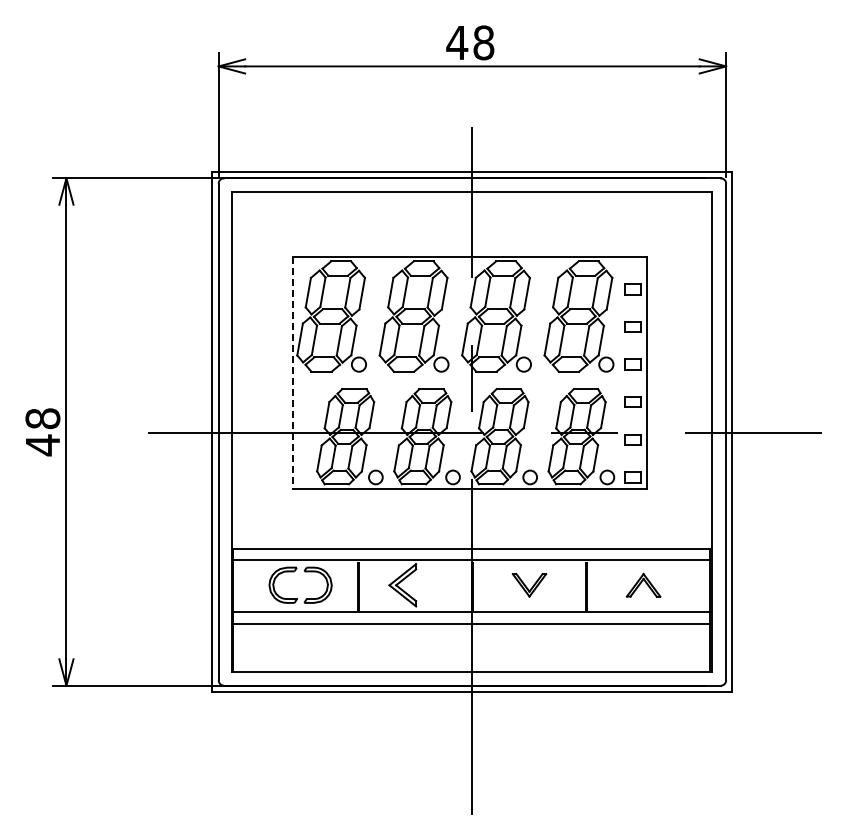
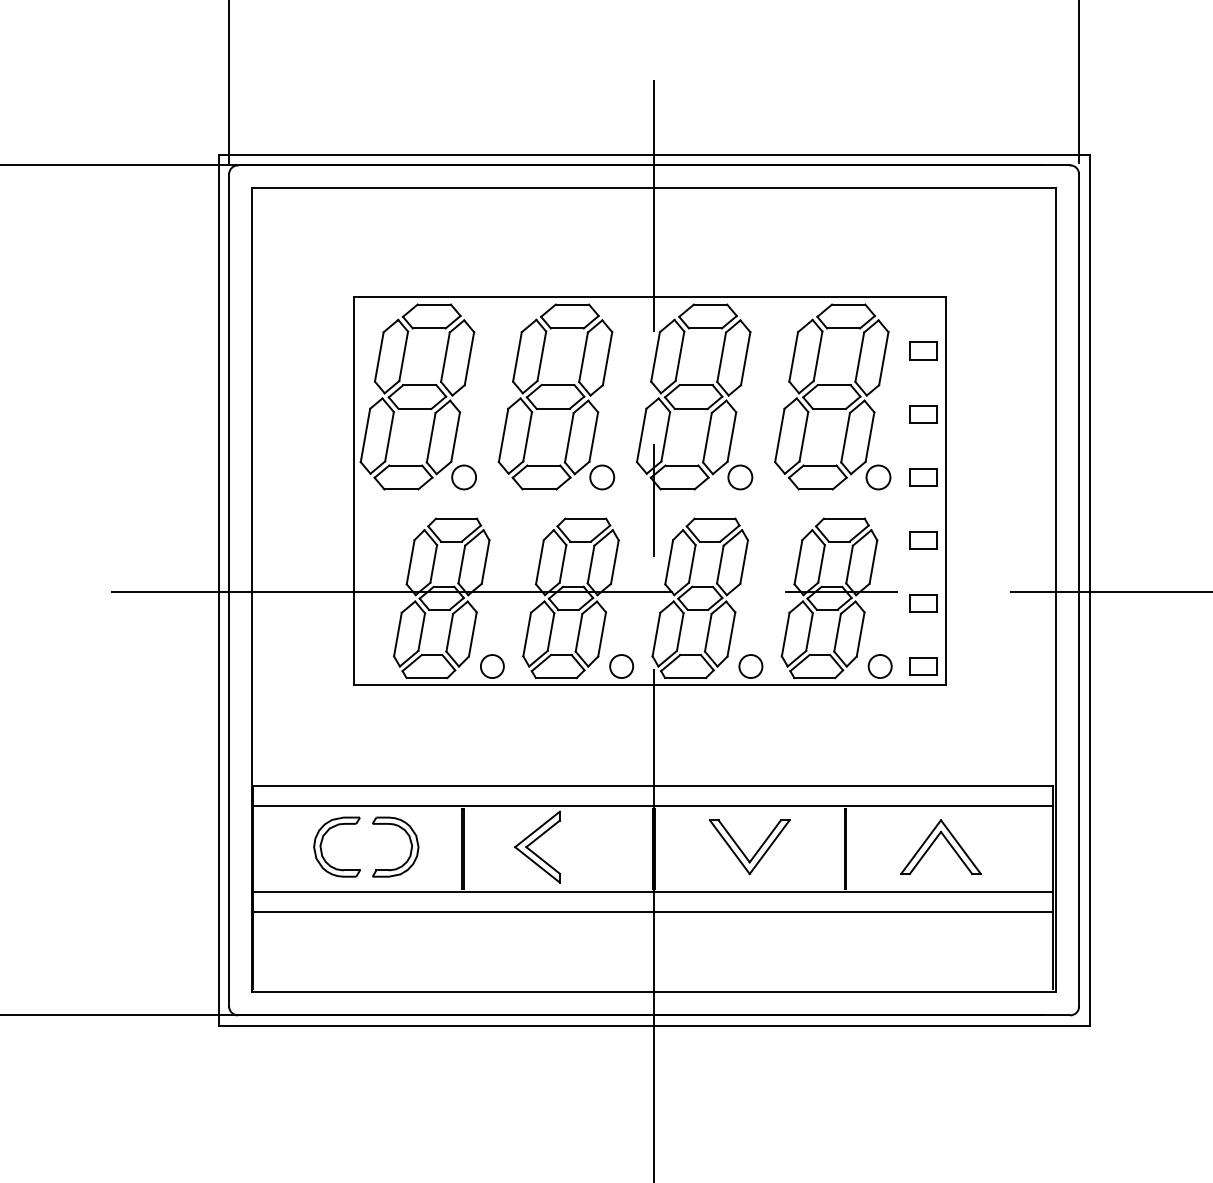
line: (293, 372) -> (354, 490), dashed -> solid
part: (529, 585) -> (749, 847), size x1.43
part: (643, 585) -> (940, 847), size x1.43

